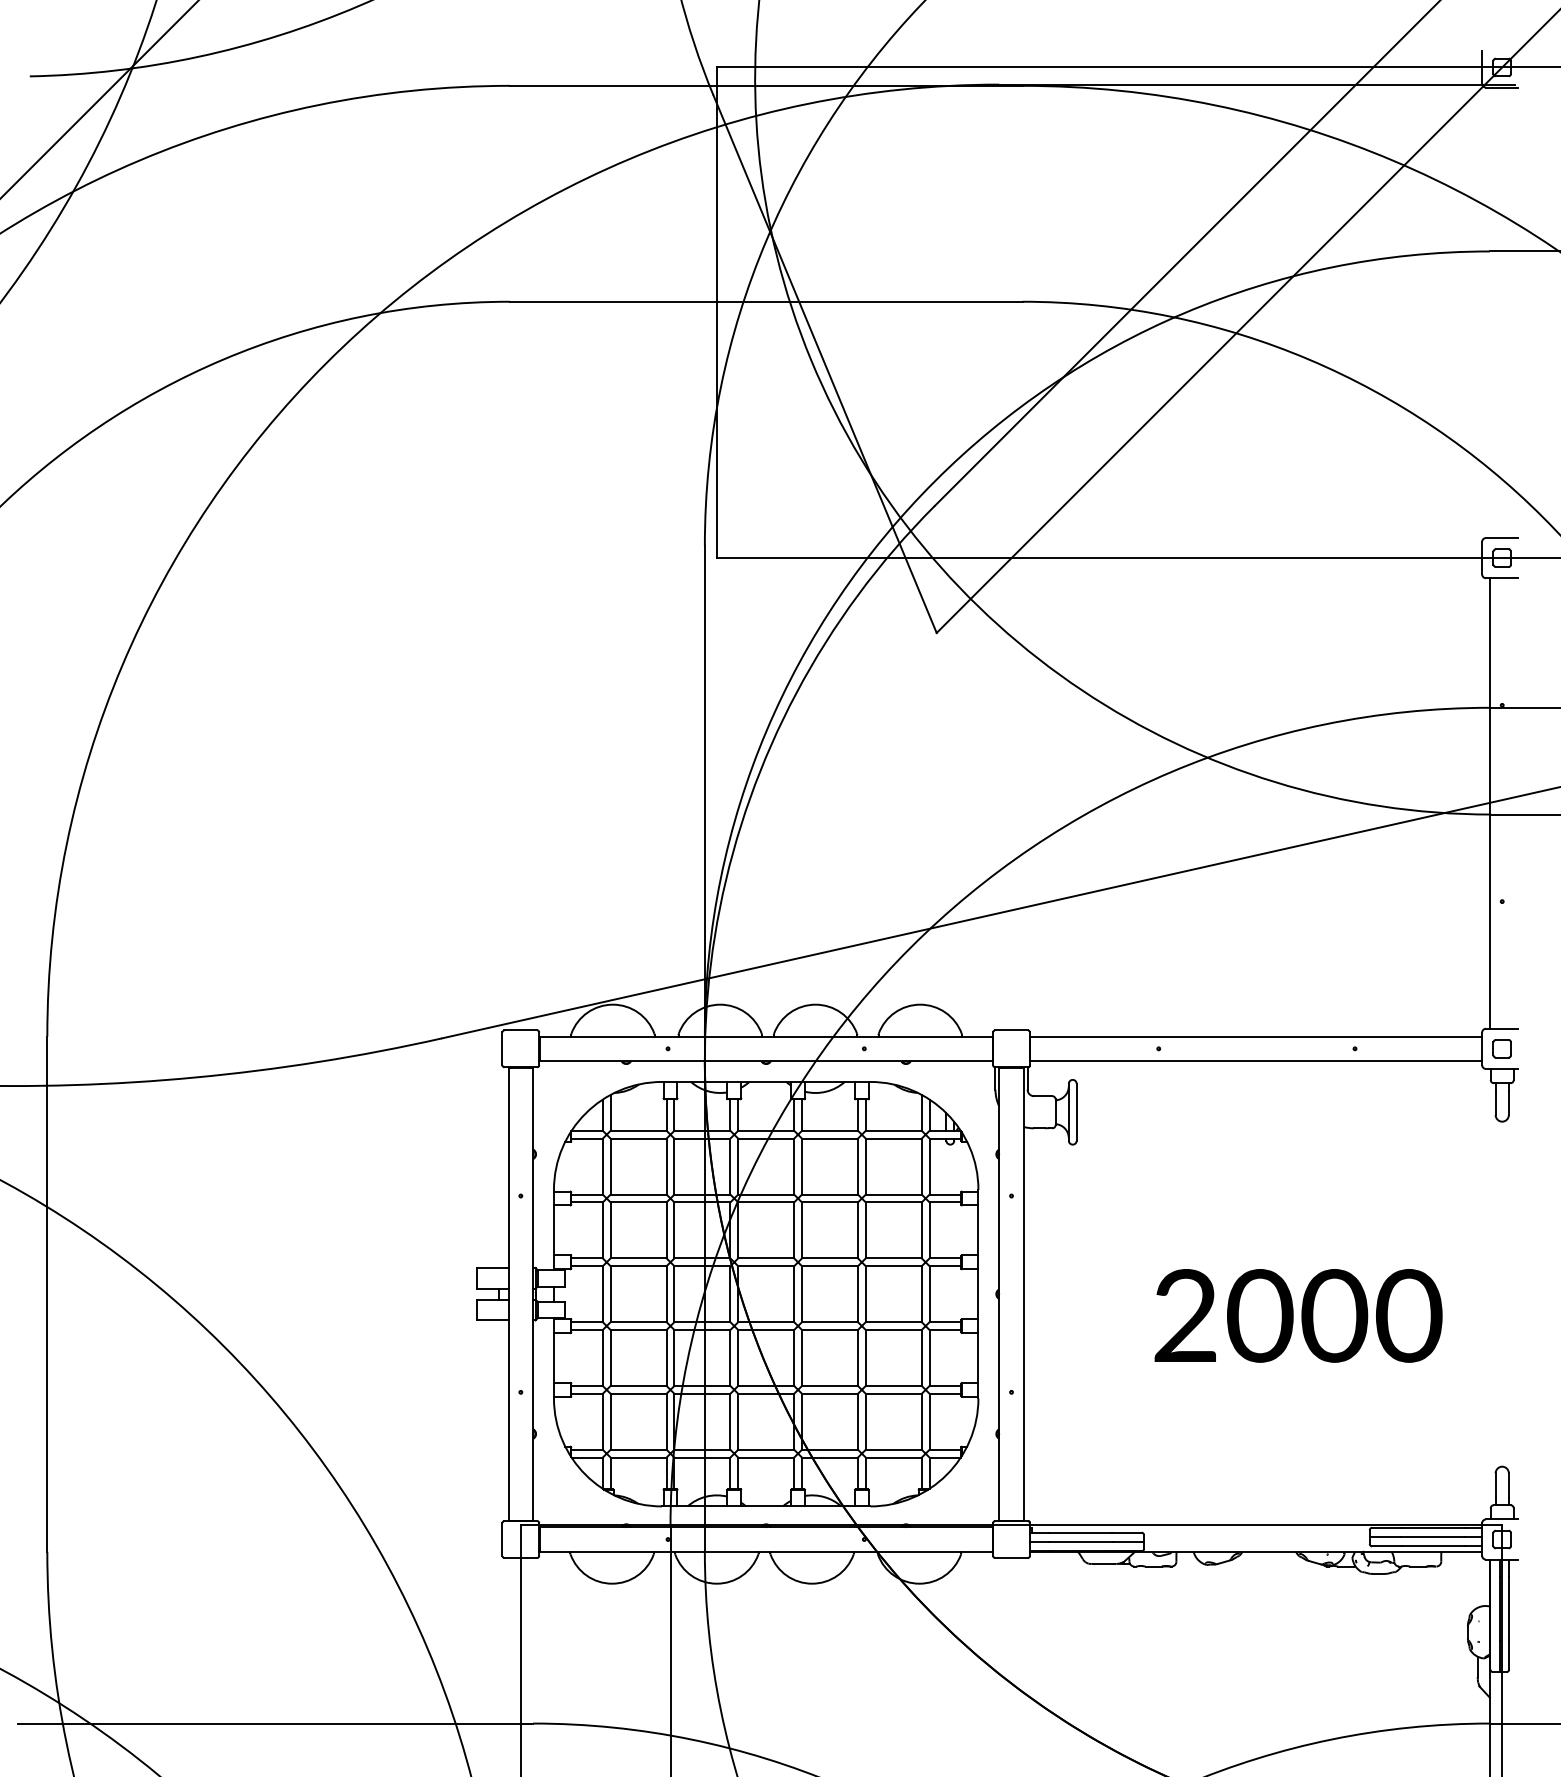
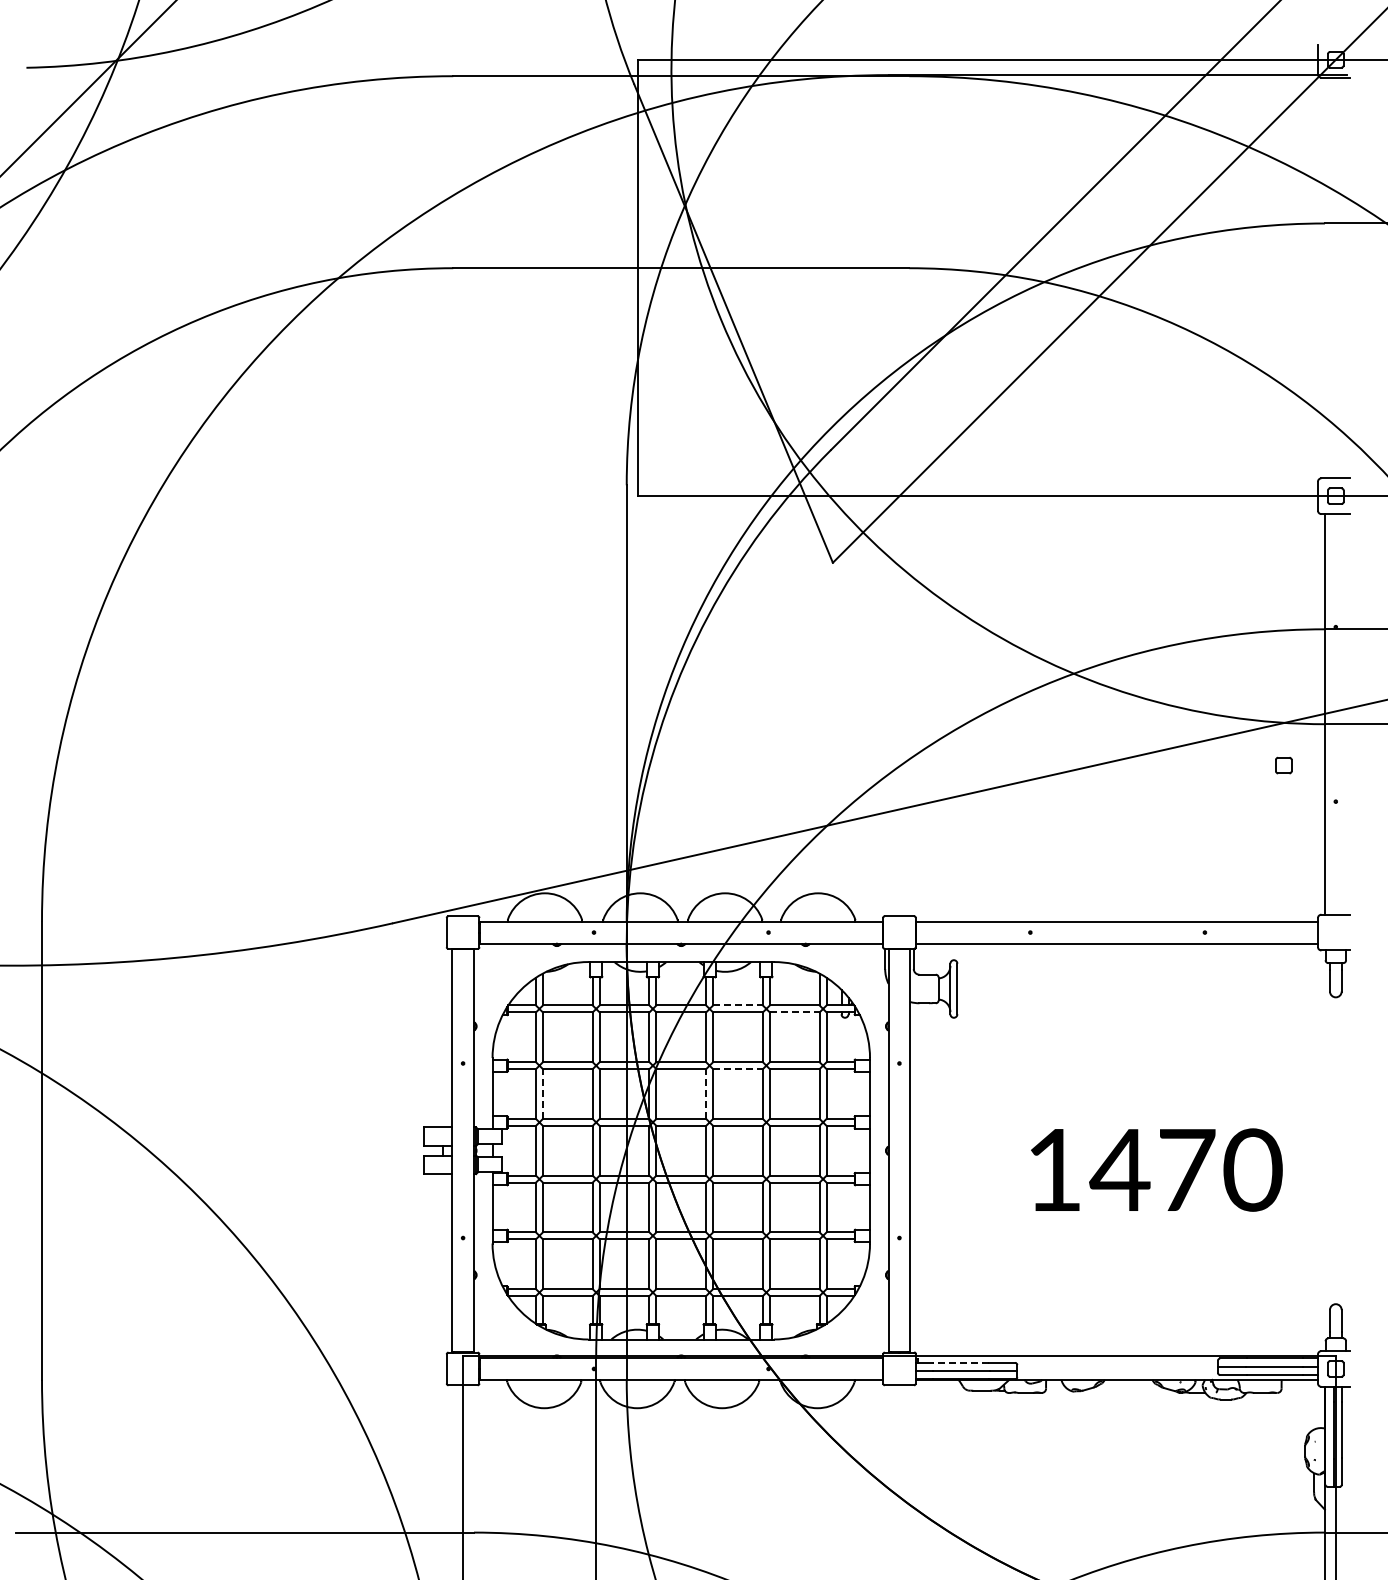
part: (1501, 1048) -> (1283, 765), moved
line: (830, 1130) -> (738, 1005), solid -> dashed
line: (893, 1138) -> (794, 1012), solid -> dashed
line: (830, 1202) -> (738, 1069), solid -> dashed
line: (610, 1230) -> (542, 1094), solid -> dashed
line: (794, 1230) -> (706, 1094), solid -> dashed
text: (1261, 1315) -> (1121, 1169), 2000 -> 1470
line: (1080, 1532) -> (960, 1362), solid -> dashed

